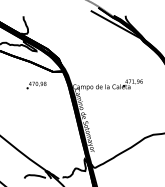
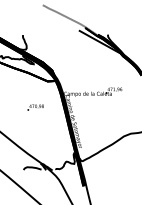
text: (36, 85) -> (35, 107), moved

